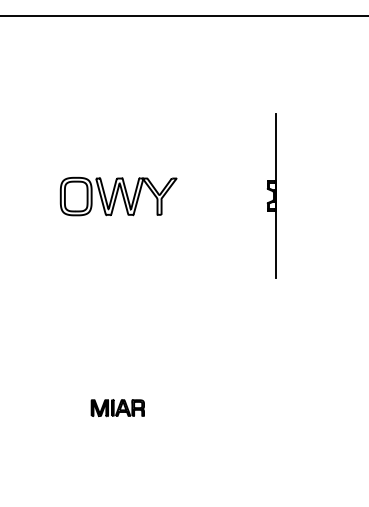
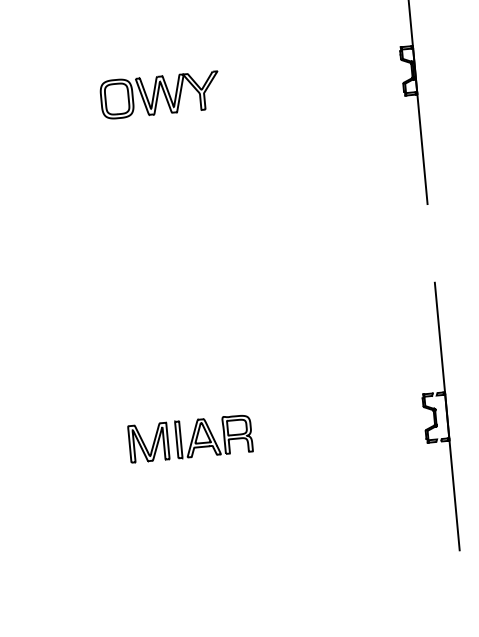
part: (118, 196) -> (159, 94), size x0.62
part: (117, 407) -> (189, 437), size x1.43
part: (268, 408) -> (435, 416), added

